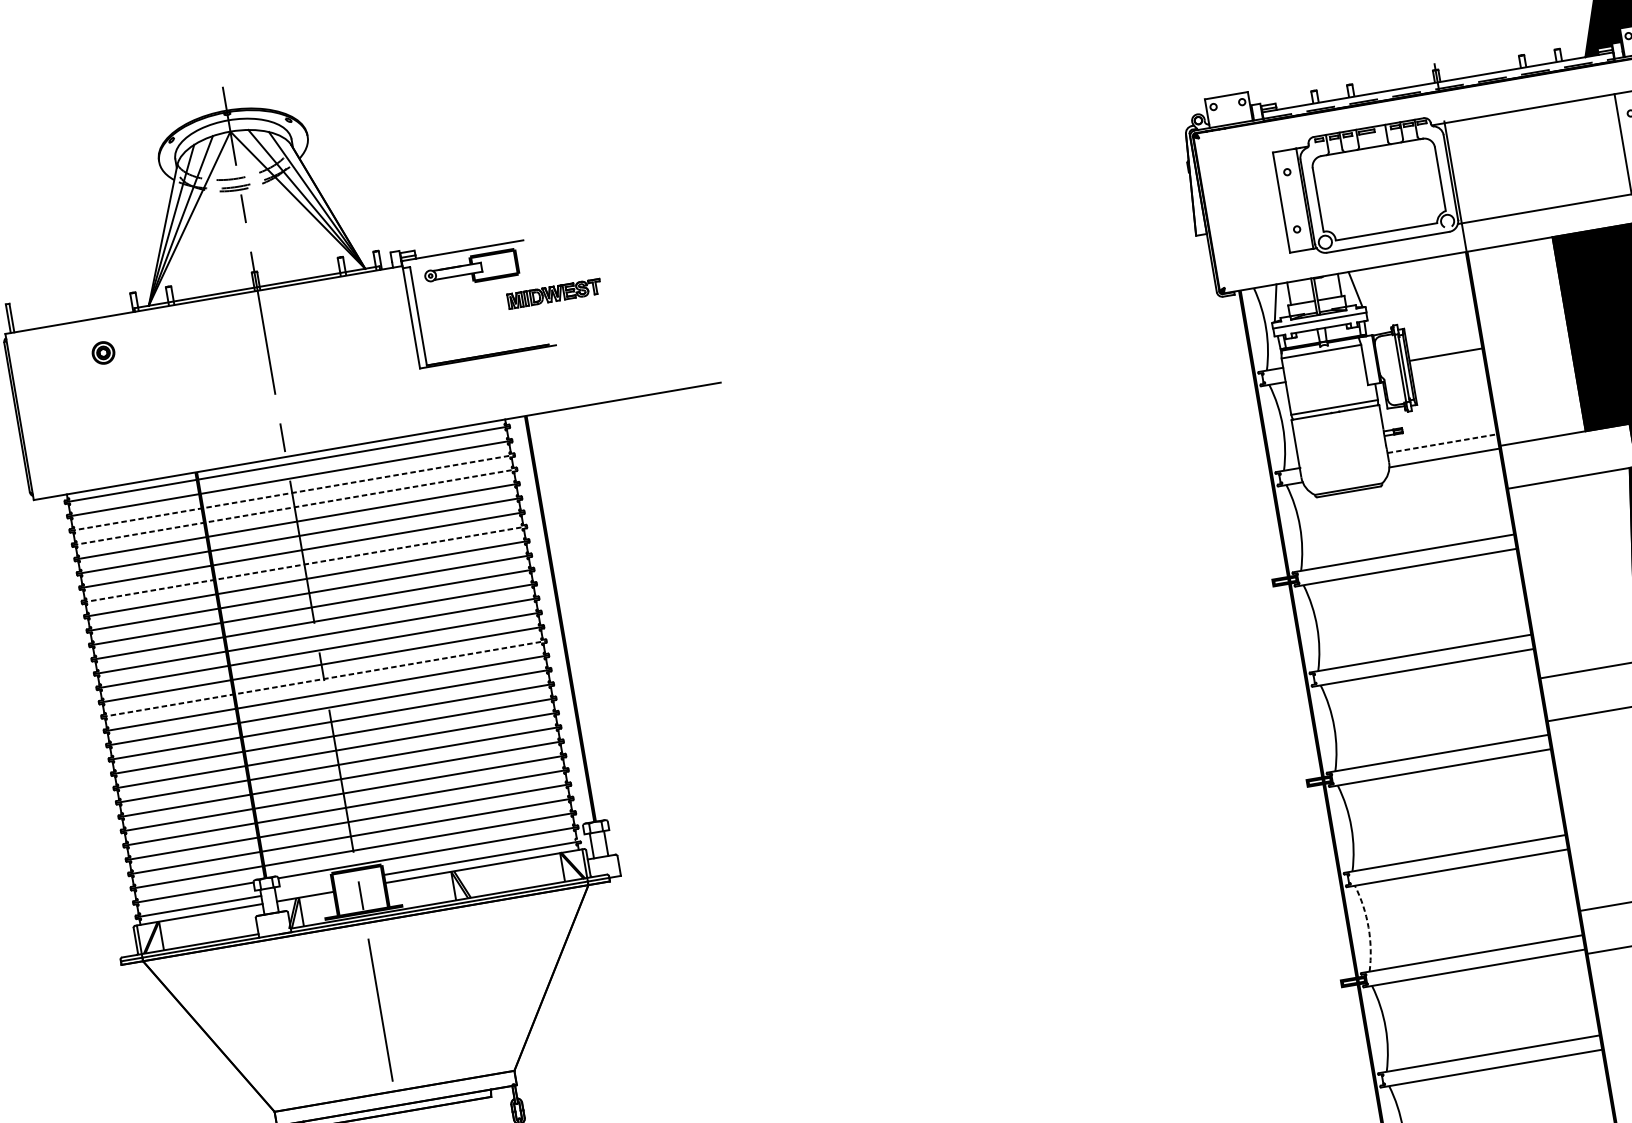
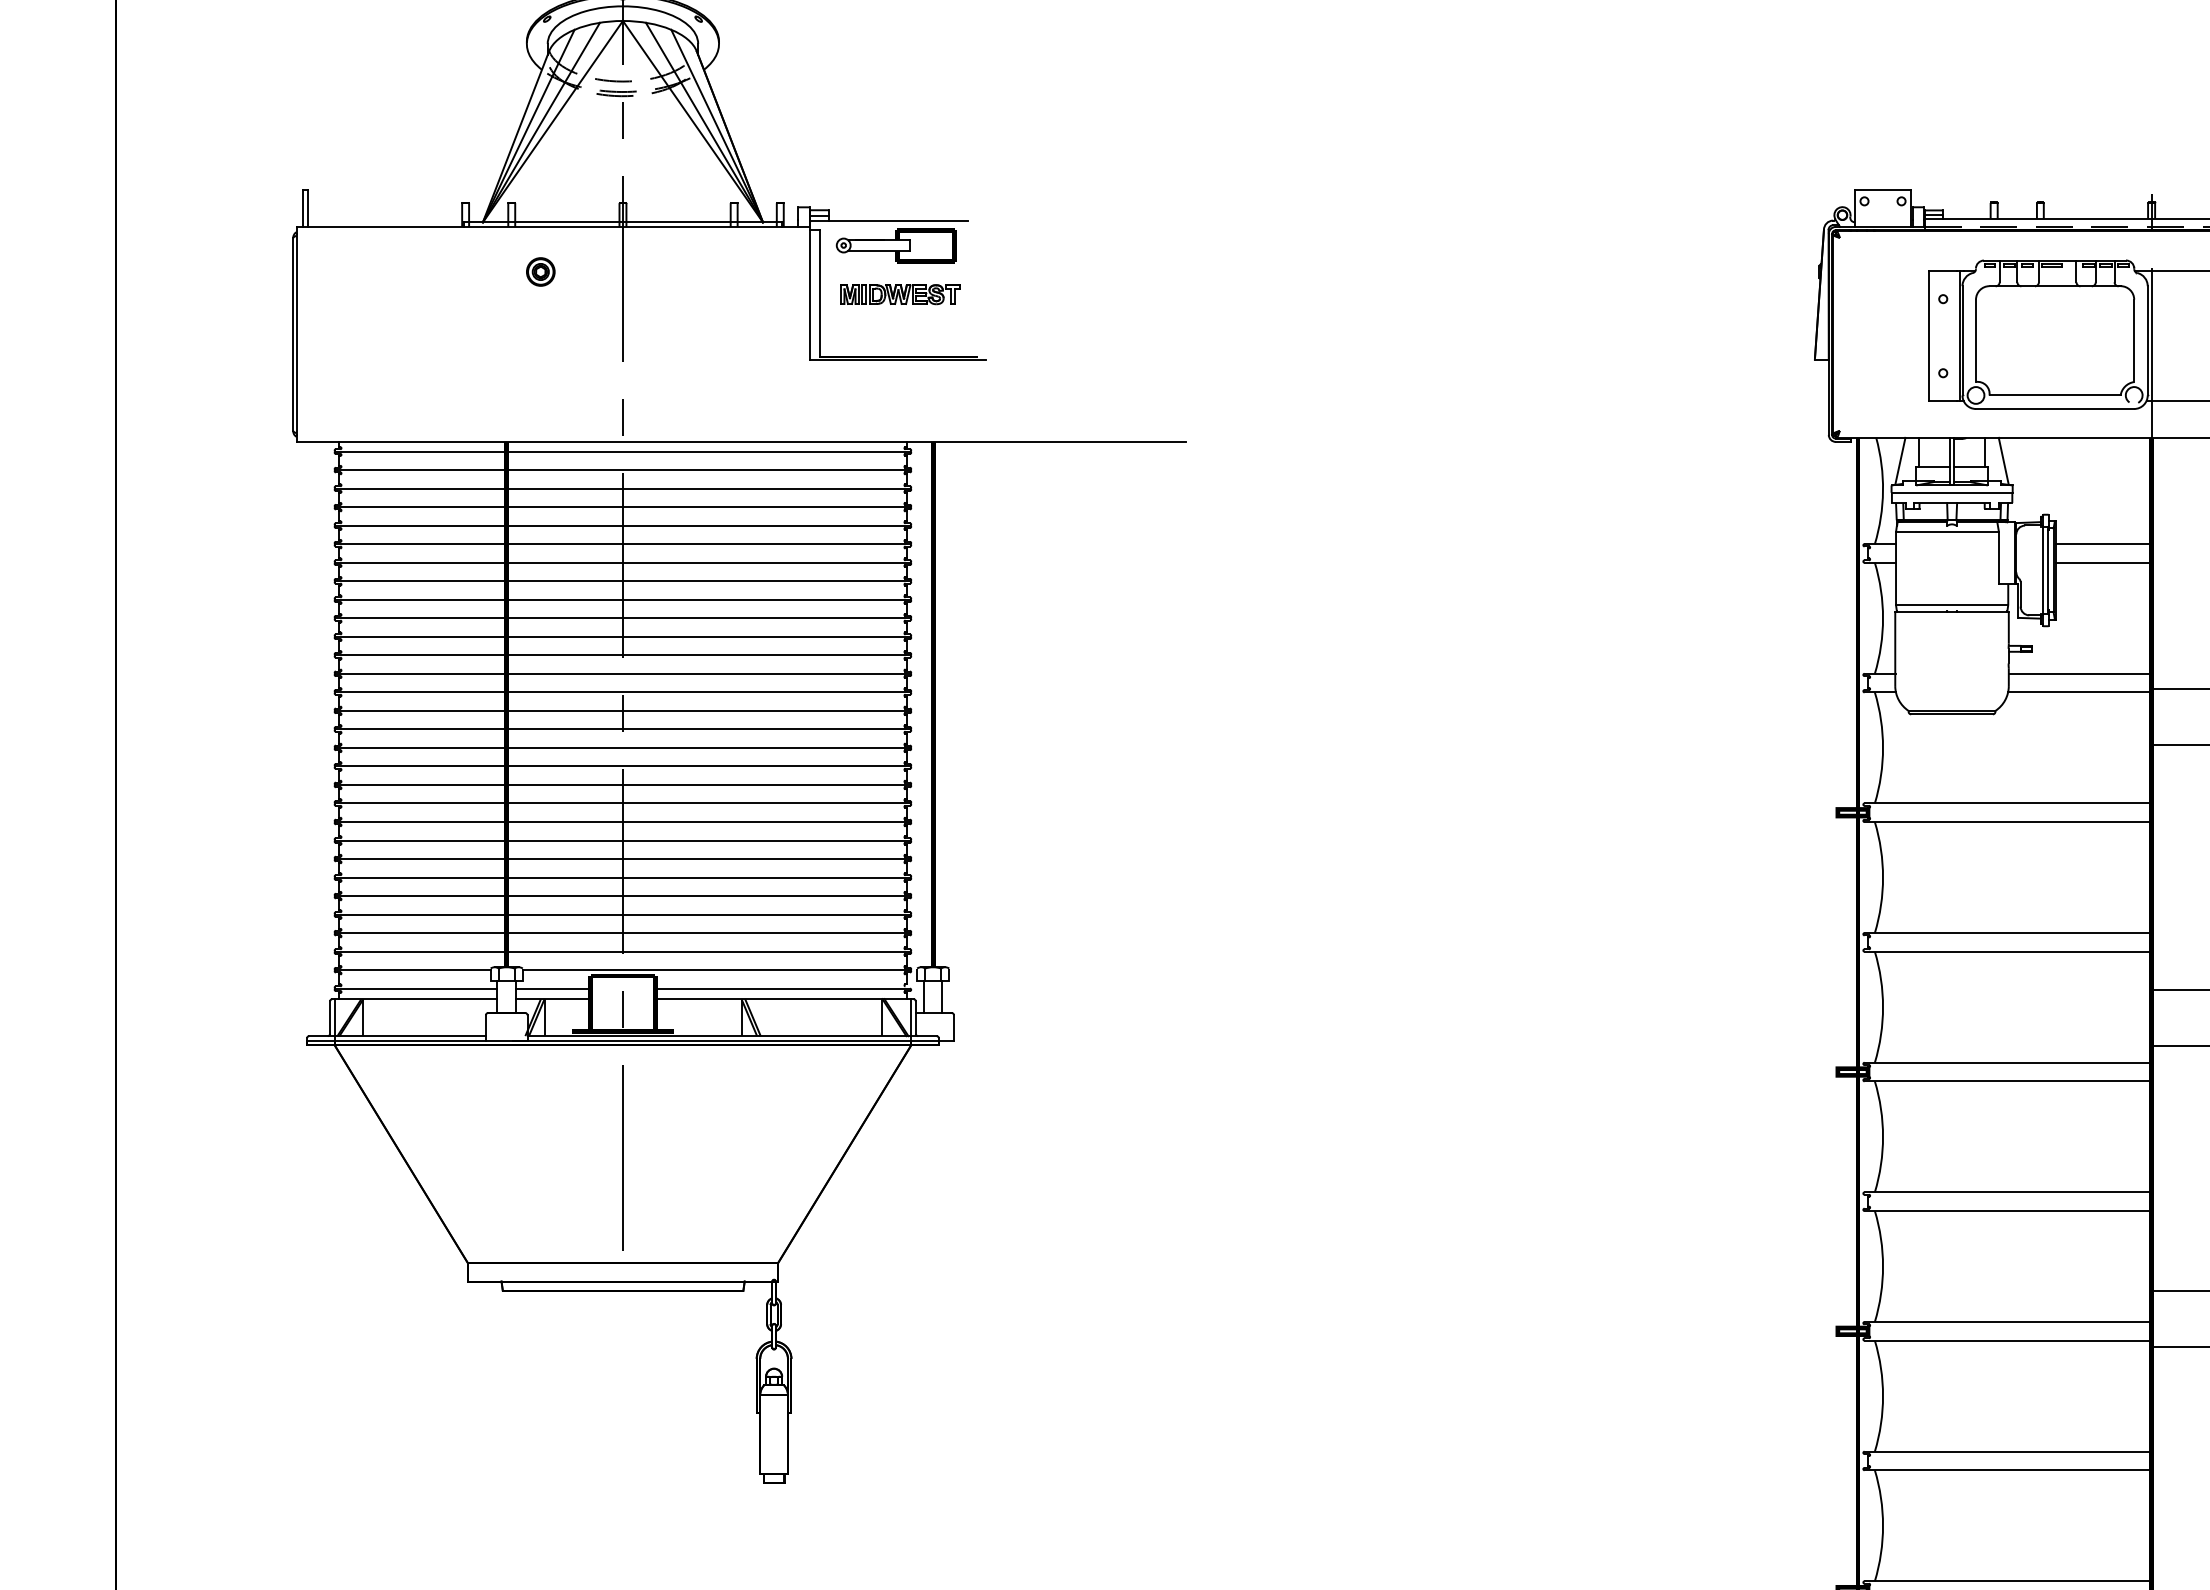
part: (554, 293) -> (900, 294), moved
line: (1443, 340) -> (2103, 544), added
part: (103, 352) -> (540, 271), moved
line: (1442, 443) -> (2080, 673), dashed -> solid
line: (292, 492) -> (623, 488), dashed -> solid
line: (295, 507) -> (623, 507), dashed -> solid
line: (304, 564) -> (623, 581), dashed -> solid
line: (324, 679) -> (623, 729), dashed -> solid
line: (304, 888) -> (553, 988), added
arc: (1368, 927) -> (1883, 1266), dashed -> solid

